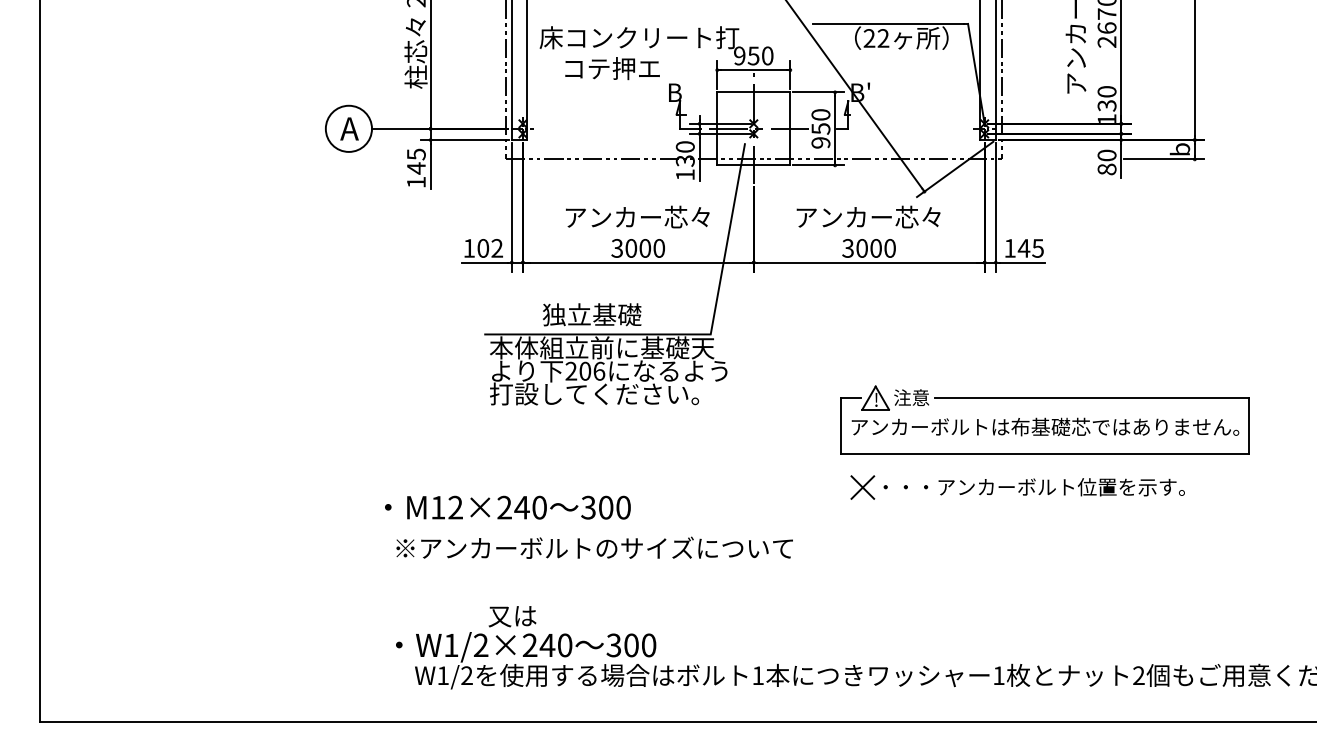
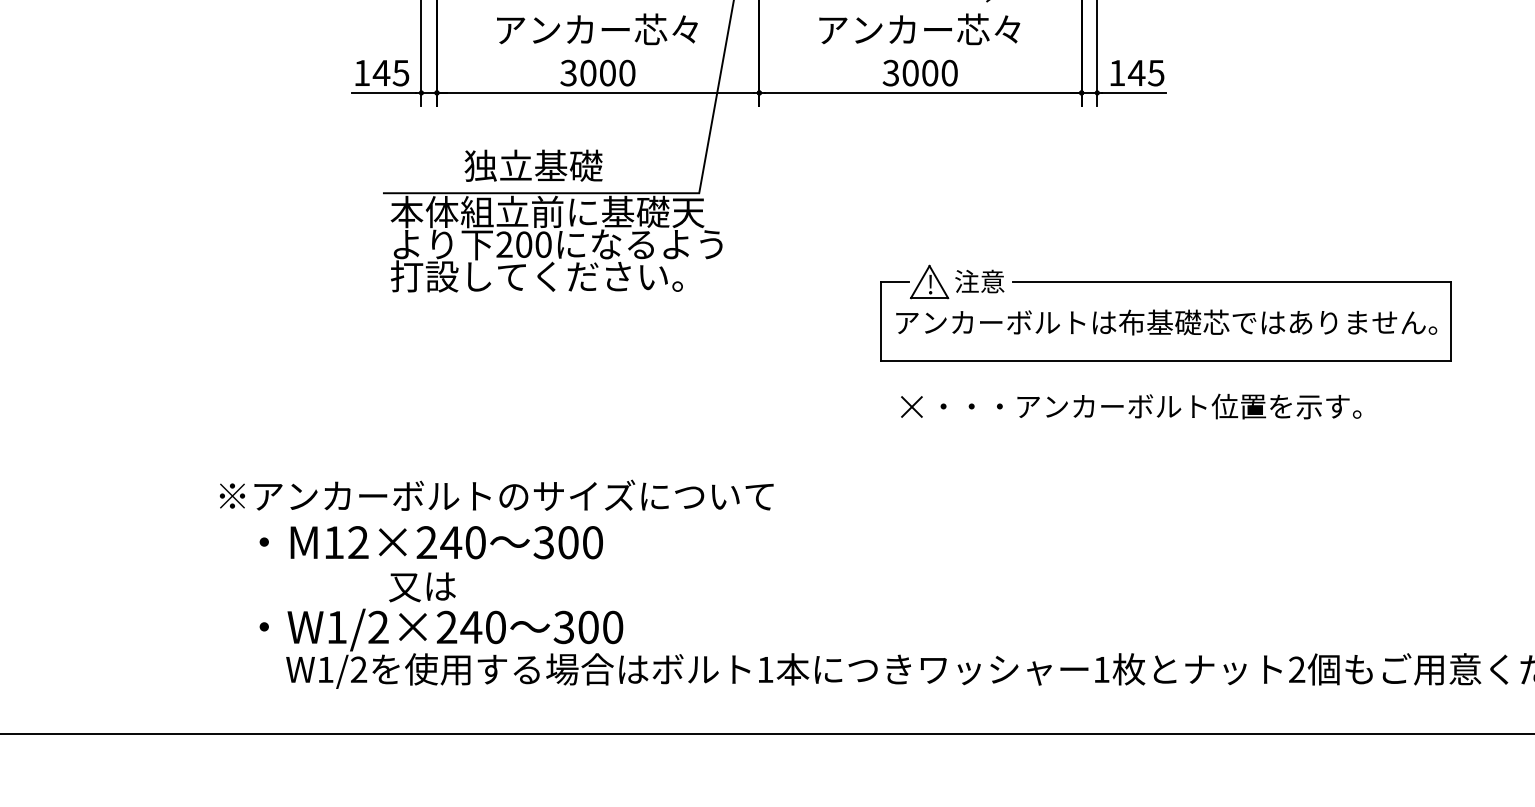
text: (489, 248) -> (390, 73), 102 -> 145
text: (599, 370) -> (543, 243), 206 -> 200
part: (863, 487) -> (912, 406), size x0.62
text: (507, 507) -> (430, 542), moved
text: (594, 547) -> (496, 494), moved

